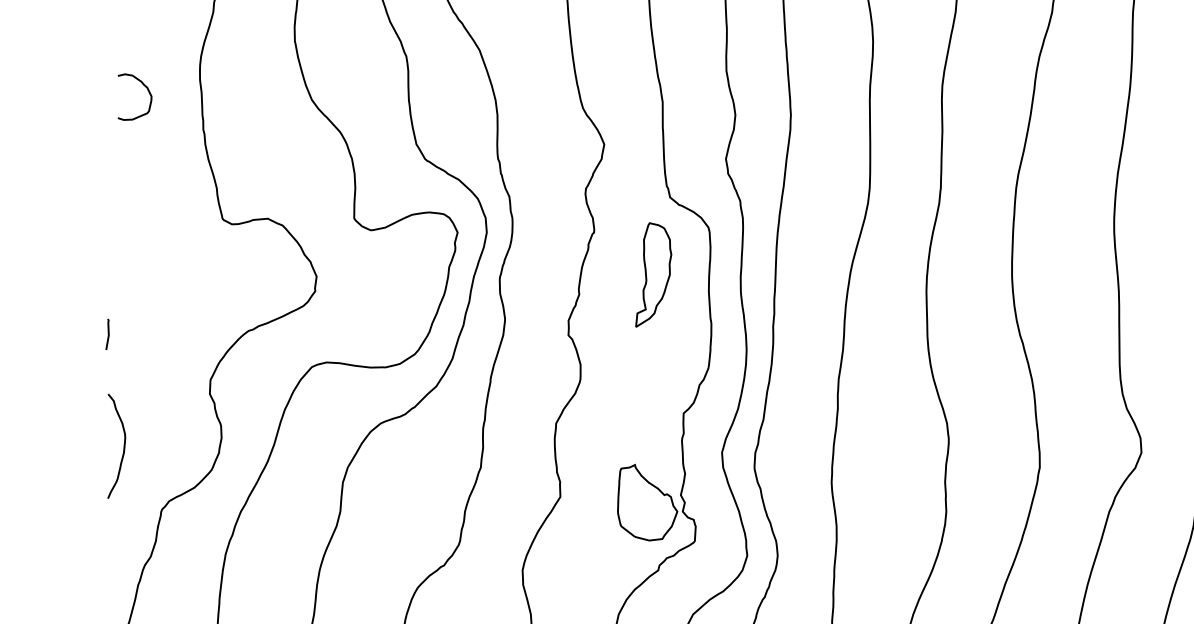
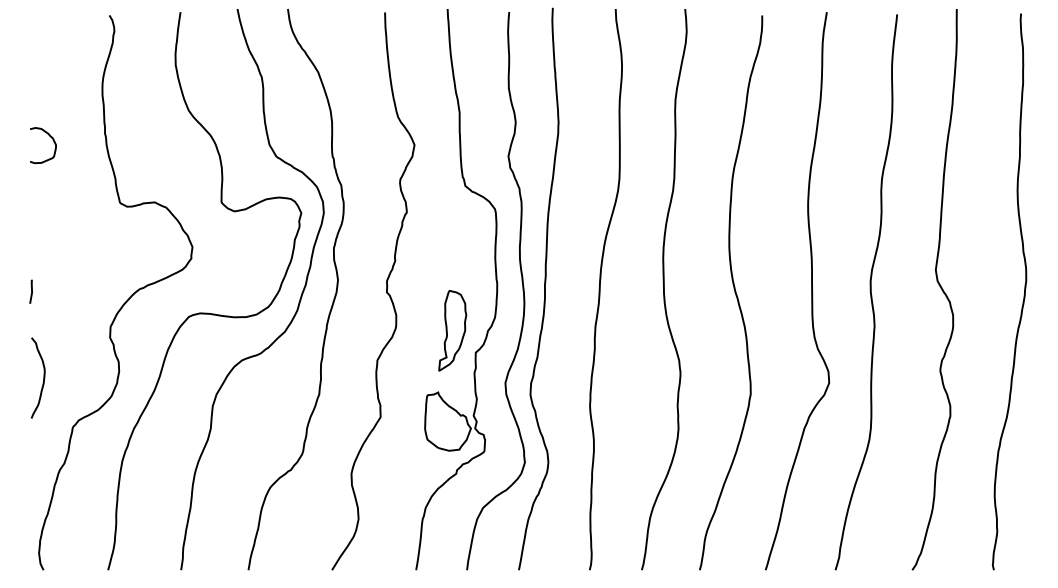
curve: (146, 90) -> (52, 140), moved
part: (653, 274) -> (452, 330), moved

